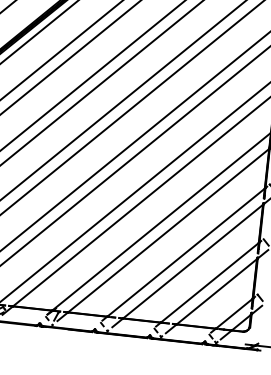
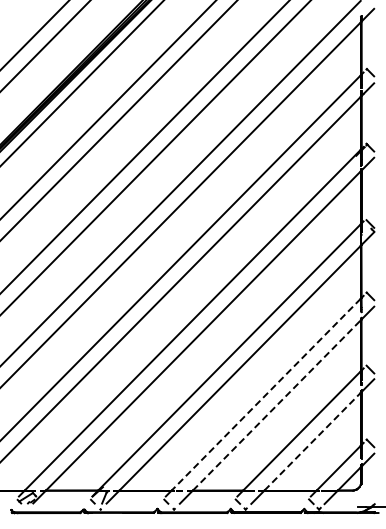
line: (186, 252) -> (266, 394), solid -> dashed
line: (193, 261) -> (277, 405), solid -> dashed
line: (216, 291) -> (312, 441), solid -> dashed

